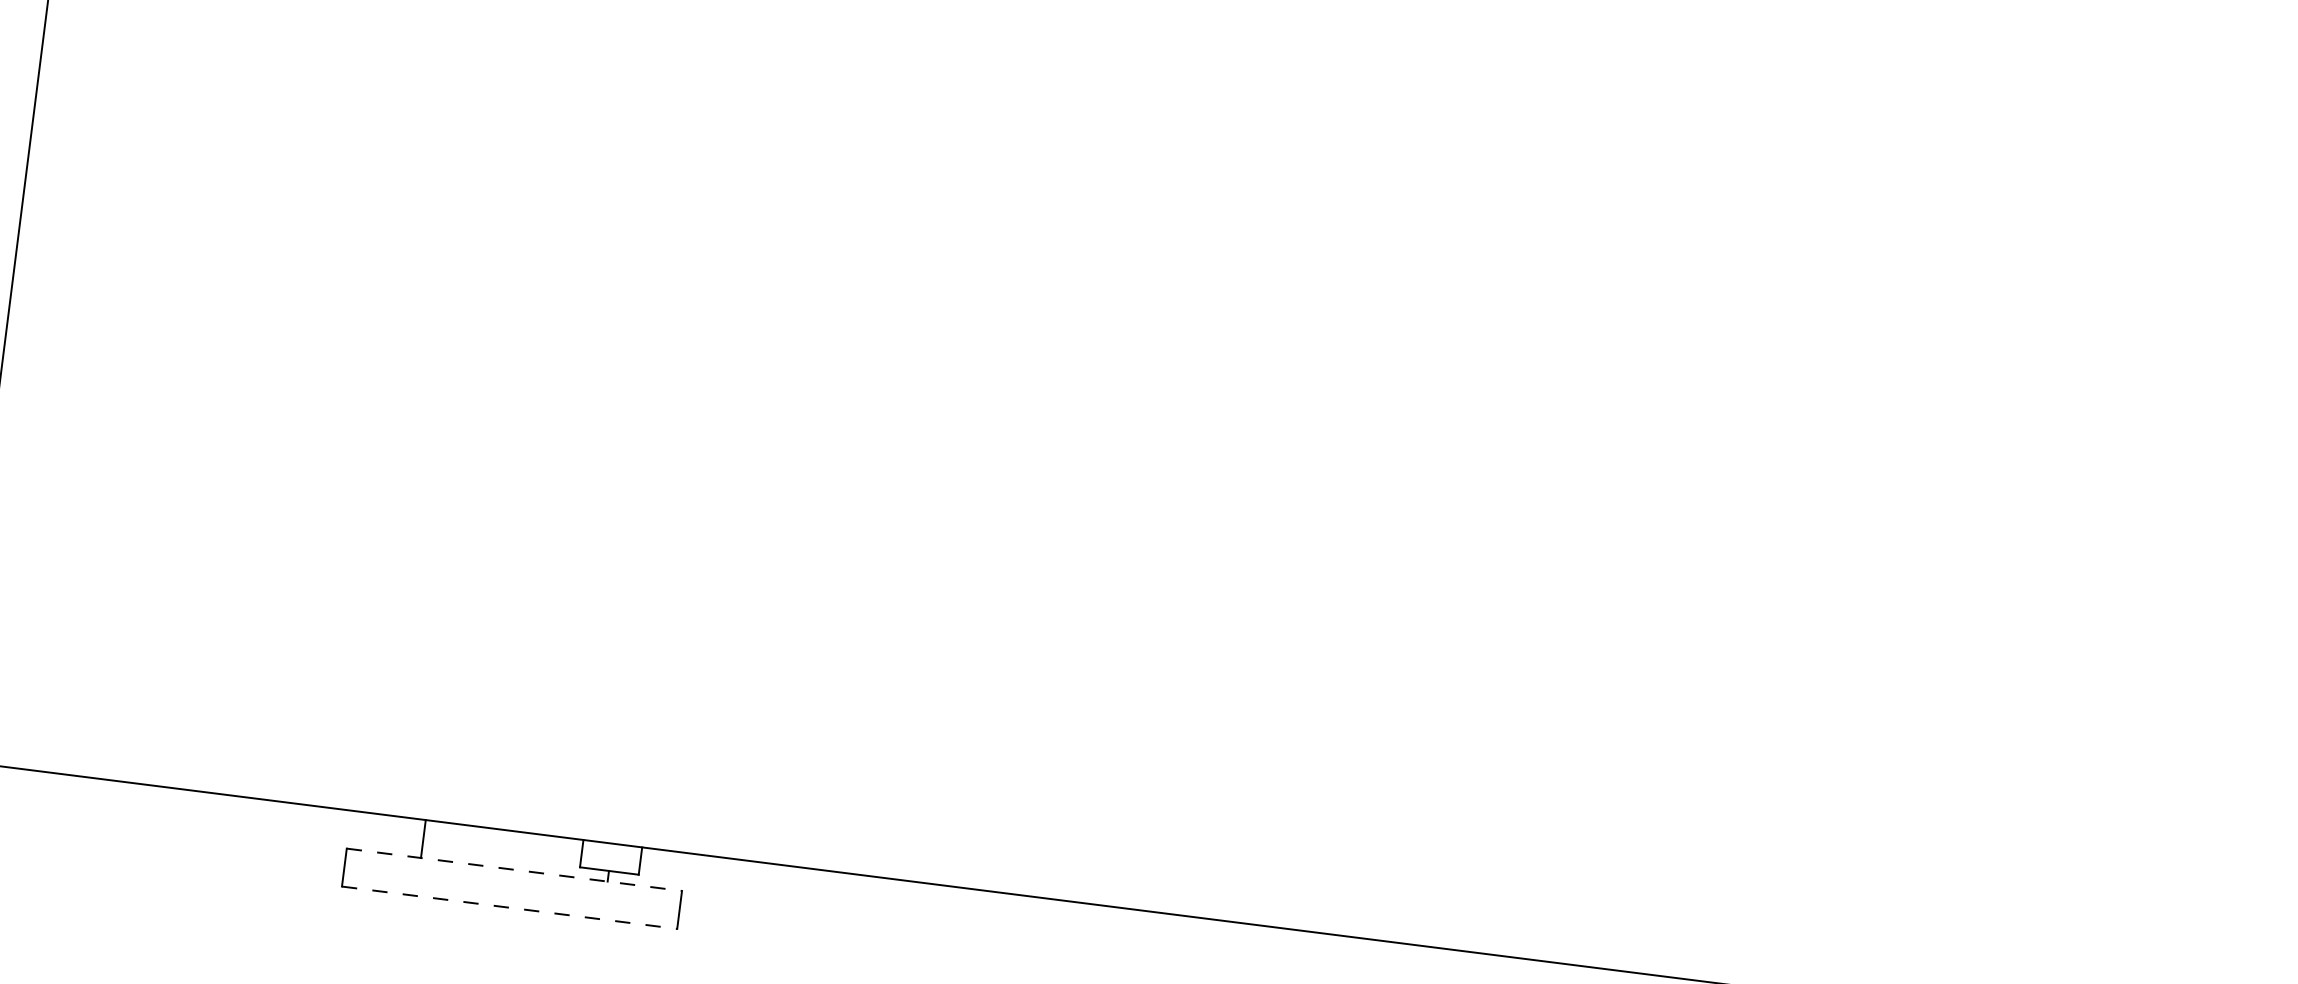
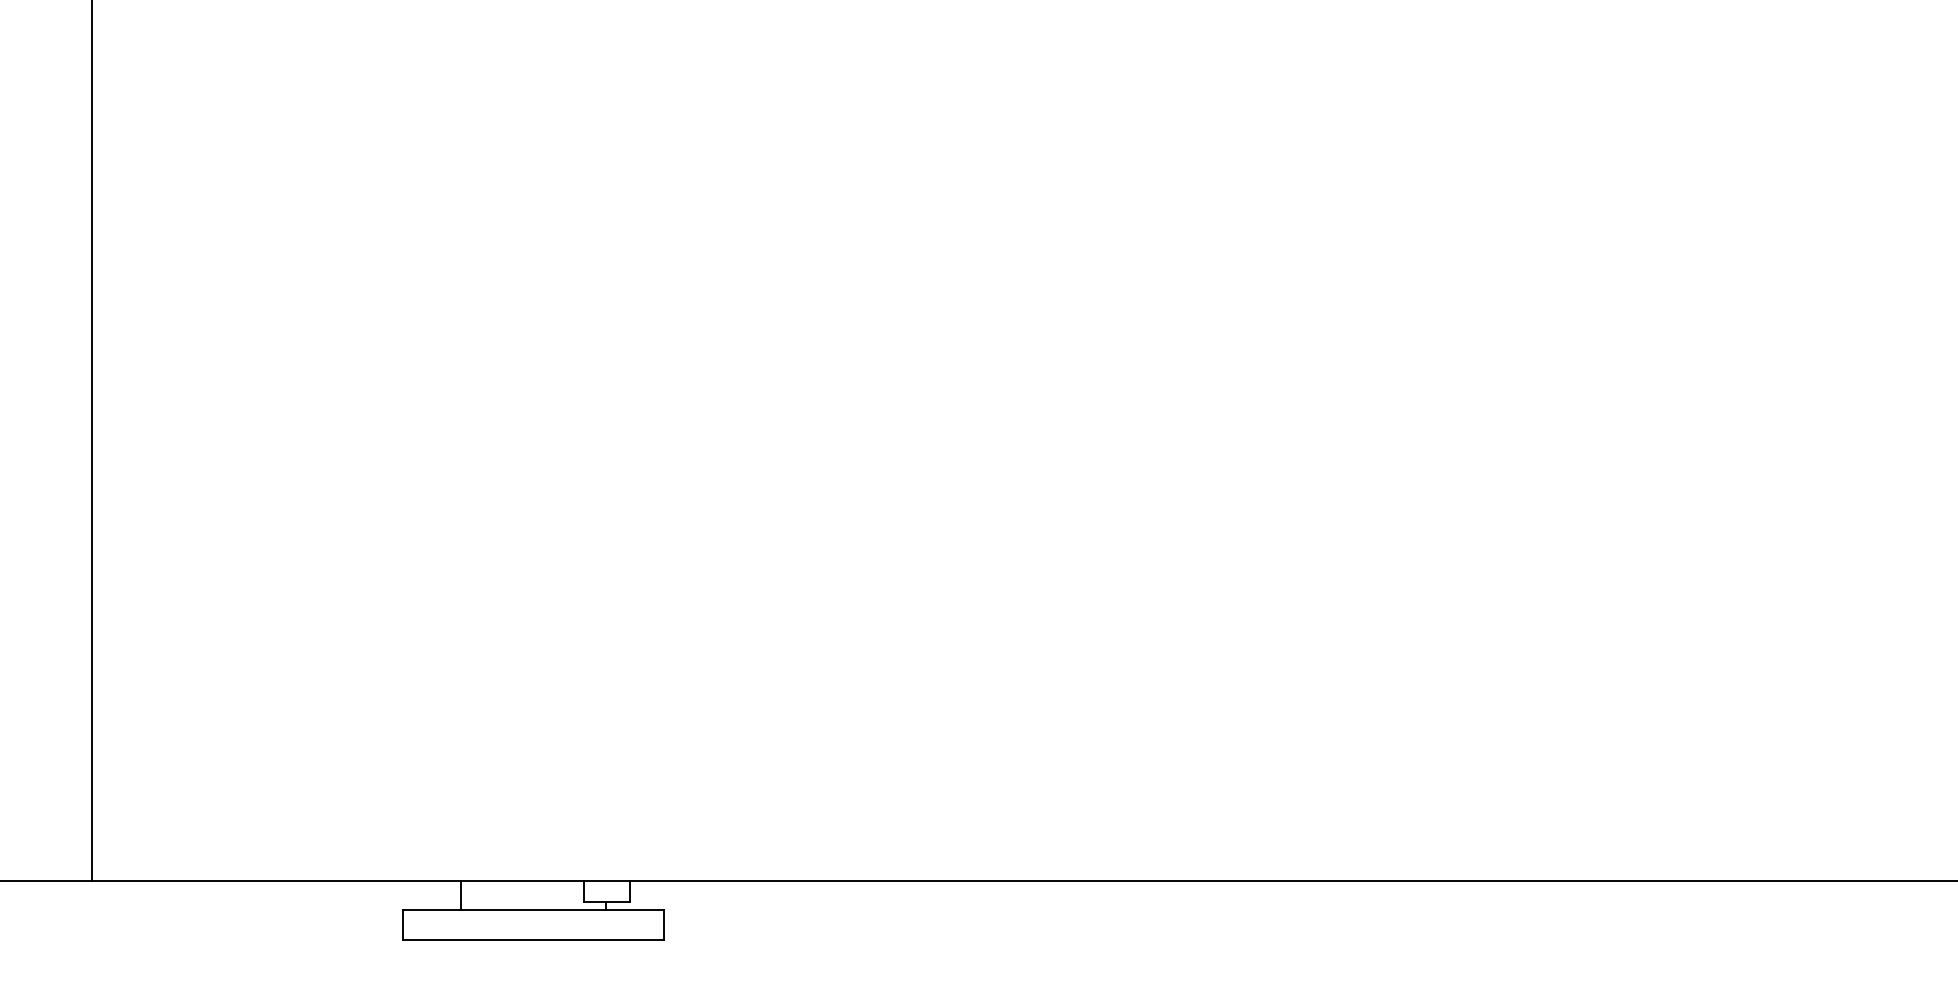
line: (514, 869) -> (533, 910), dashed -> solid
line: (509, 907) -> (533, 939), dashed -> solid

